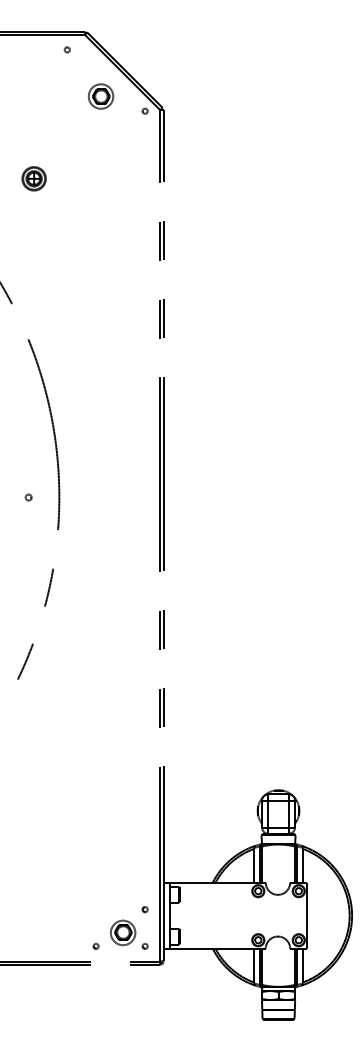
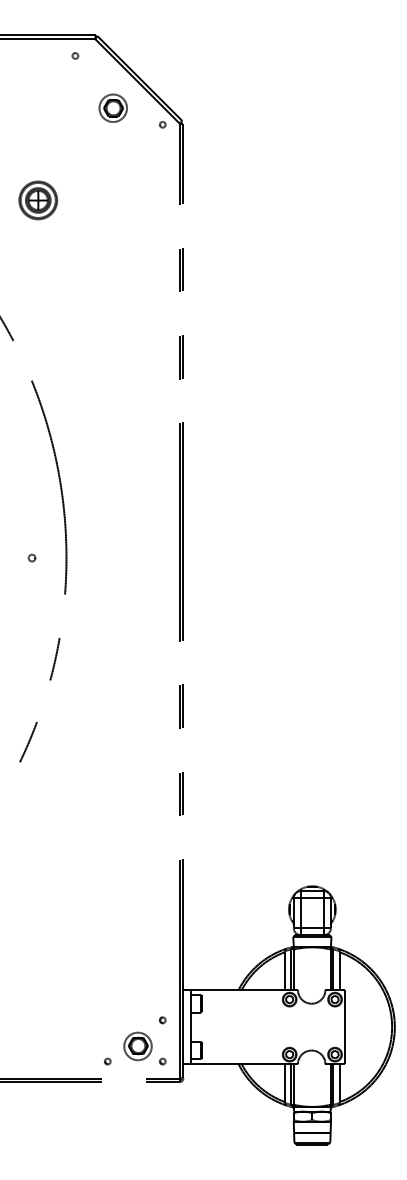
part: (33, 178) -> (37, 200), size x1.43

